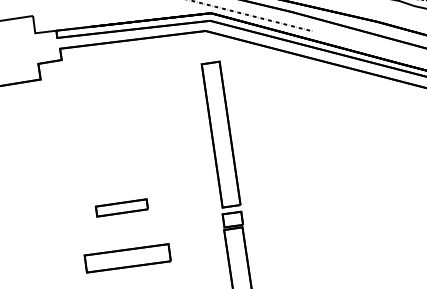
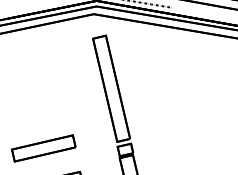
part: (121, 207) -> (43, 148), size x1.67

